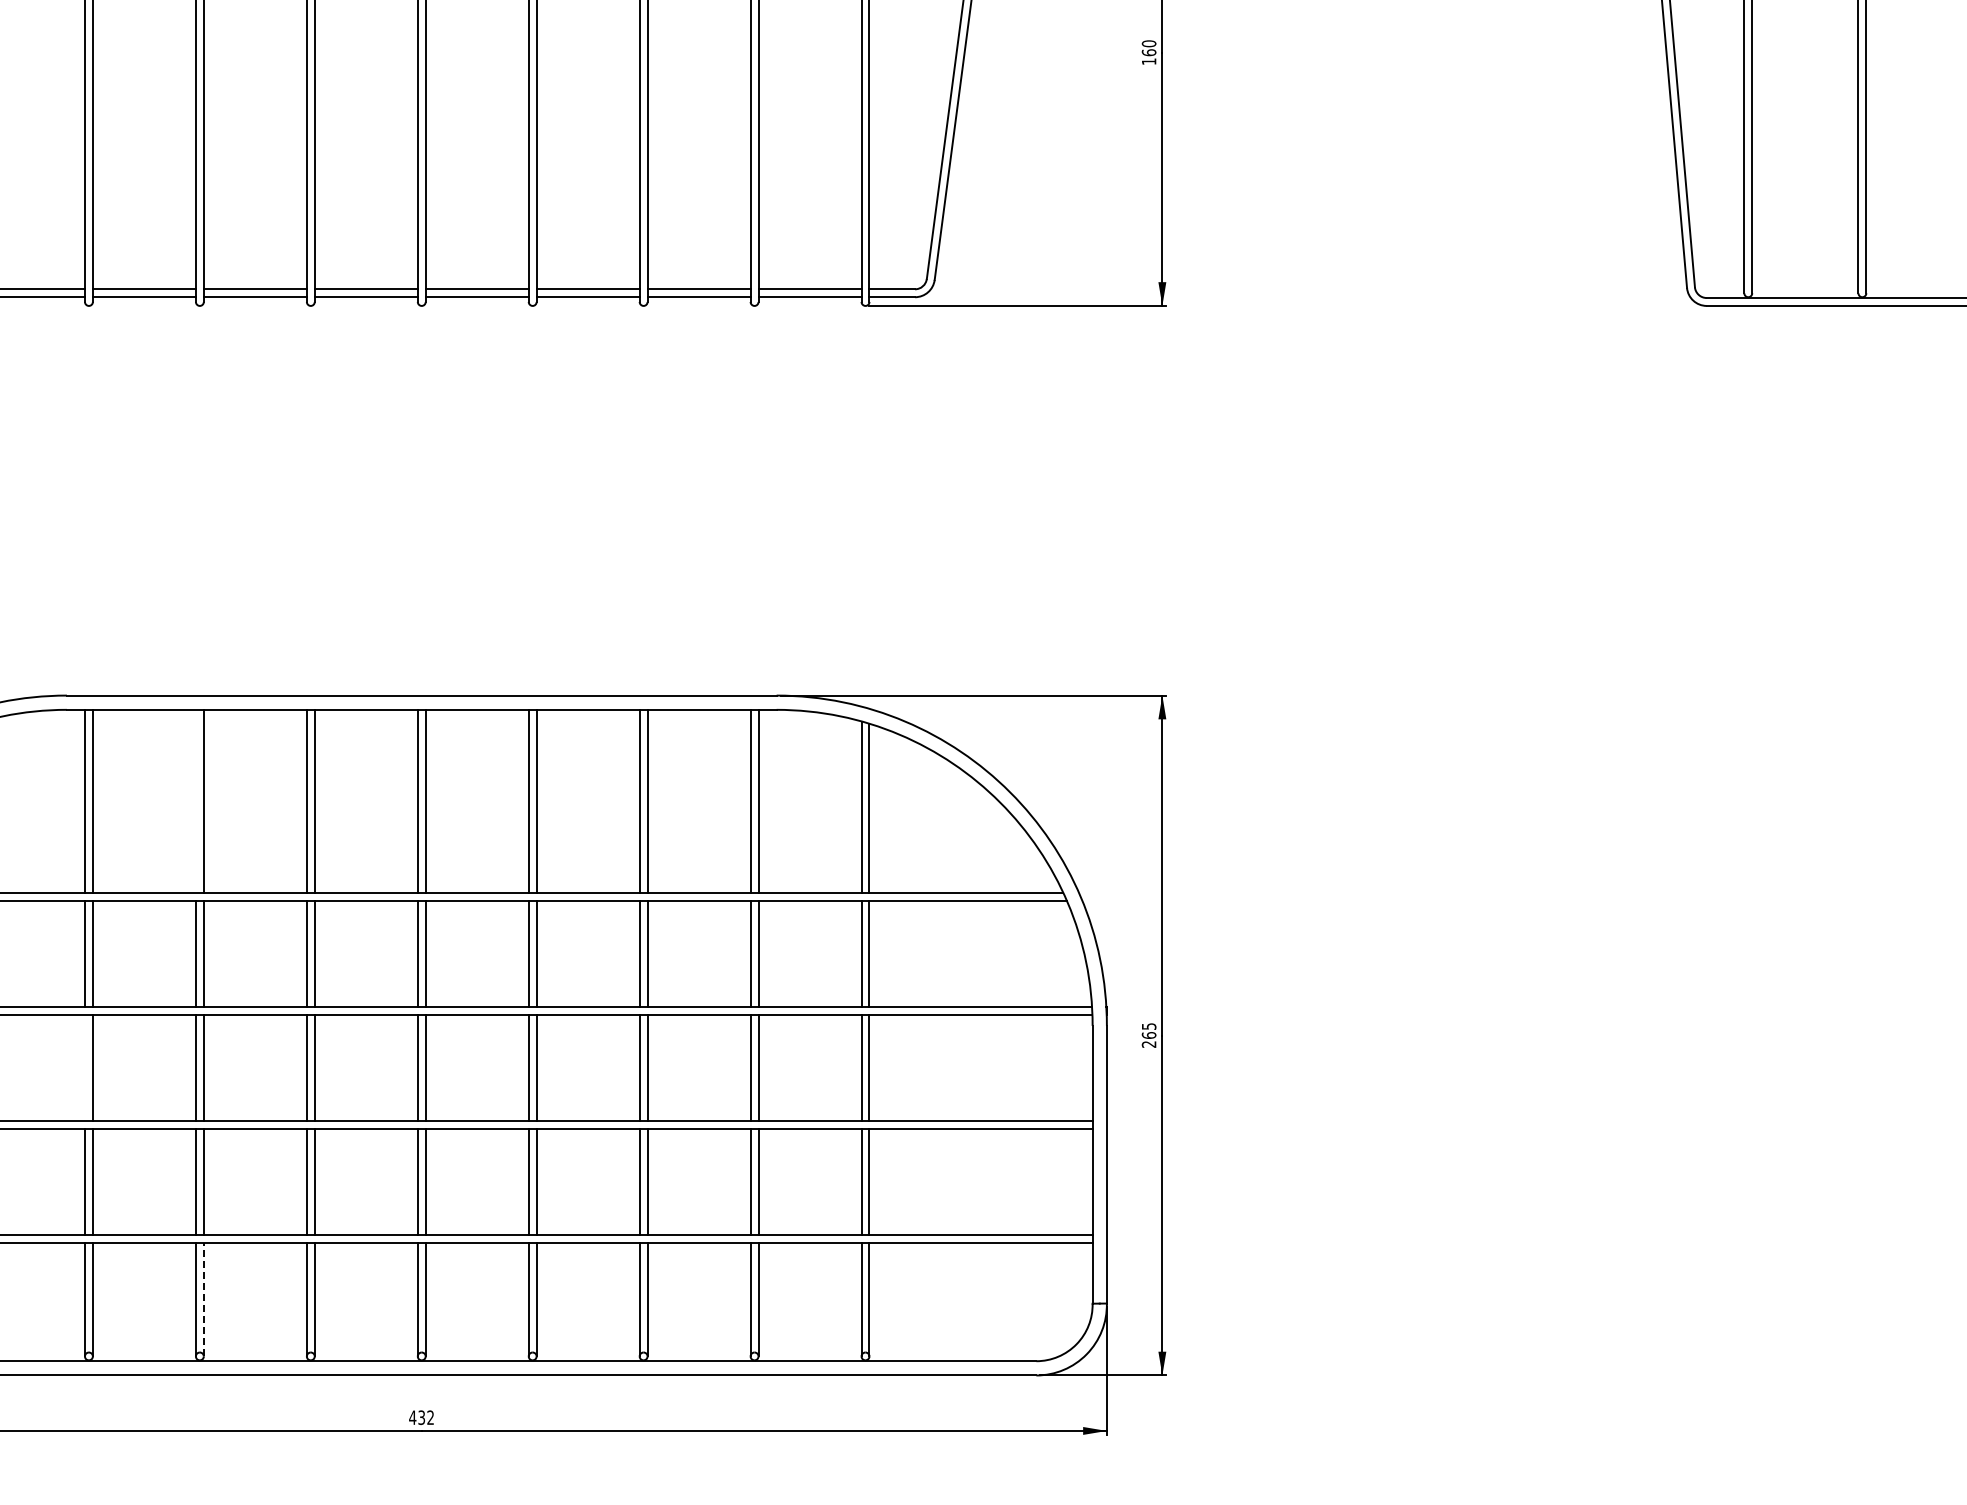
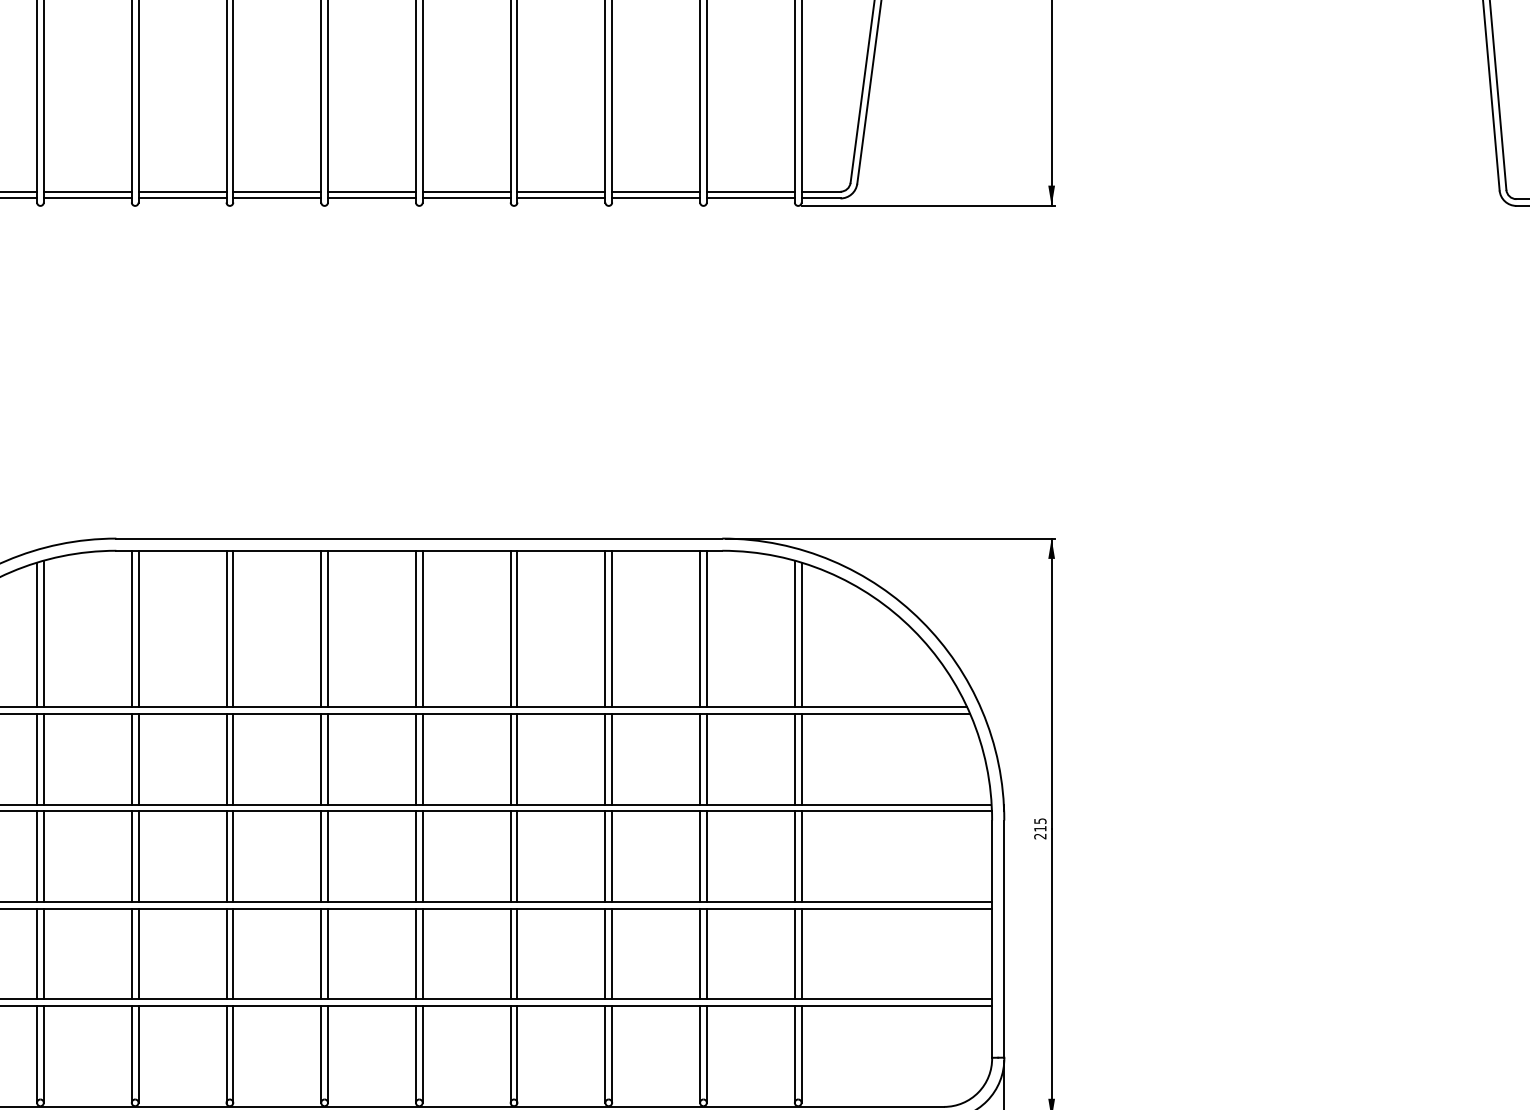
line: (195, 801) -> (226, 629), added
text: (1148, 1035) -> (1039, 828), 265 -> 215
line: (84, 1068) -> (131, 856), added
line: (203, 1299) -> (232, 1054), dashed -> solid

